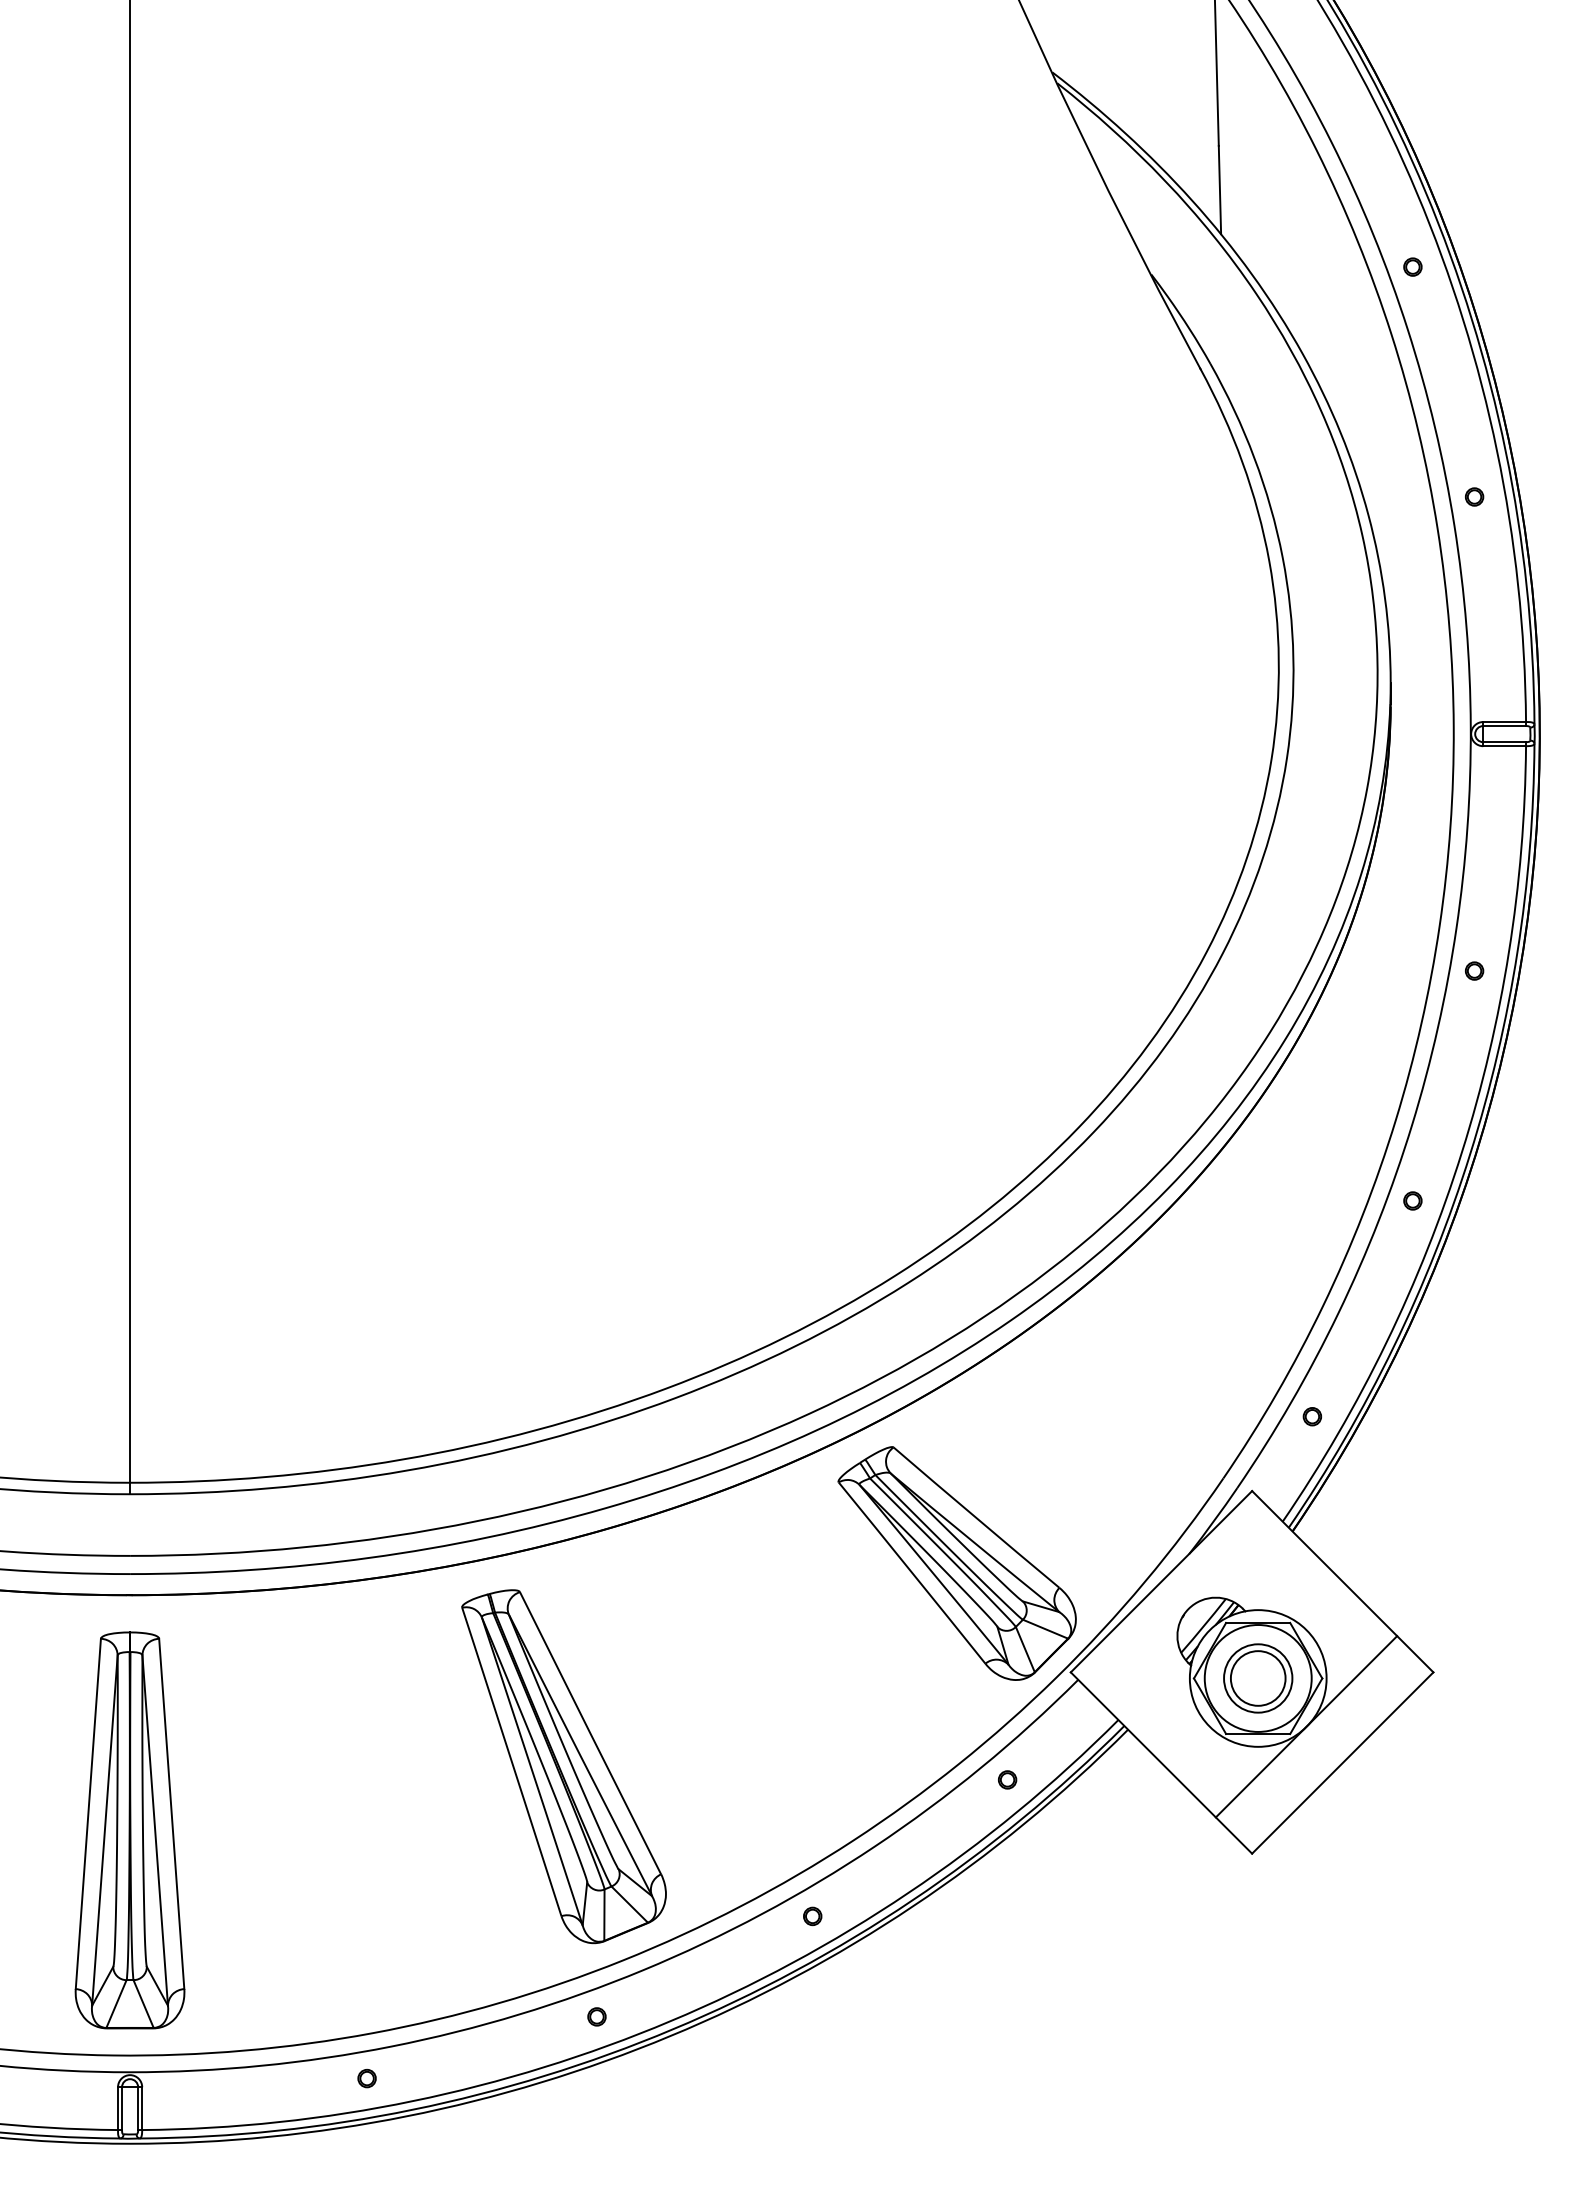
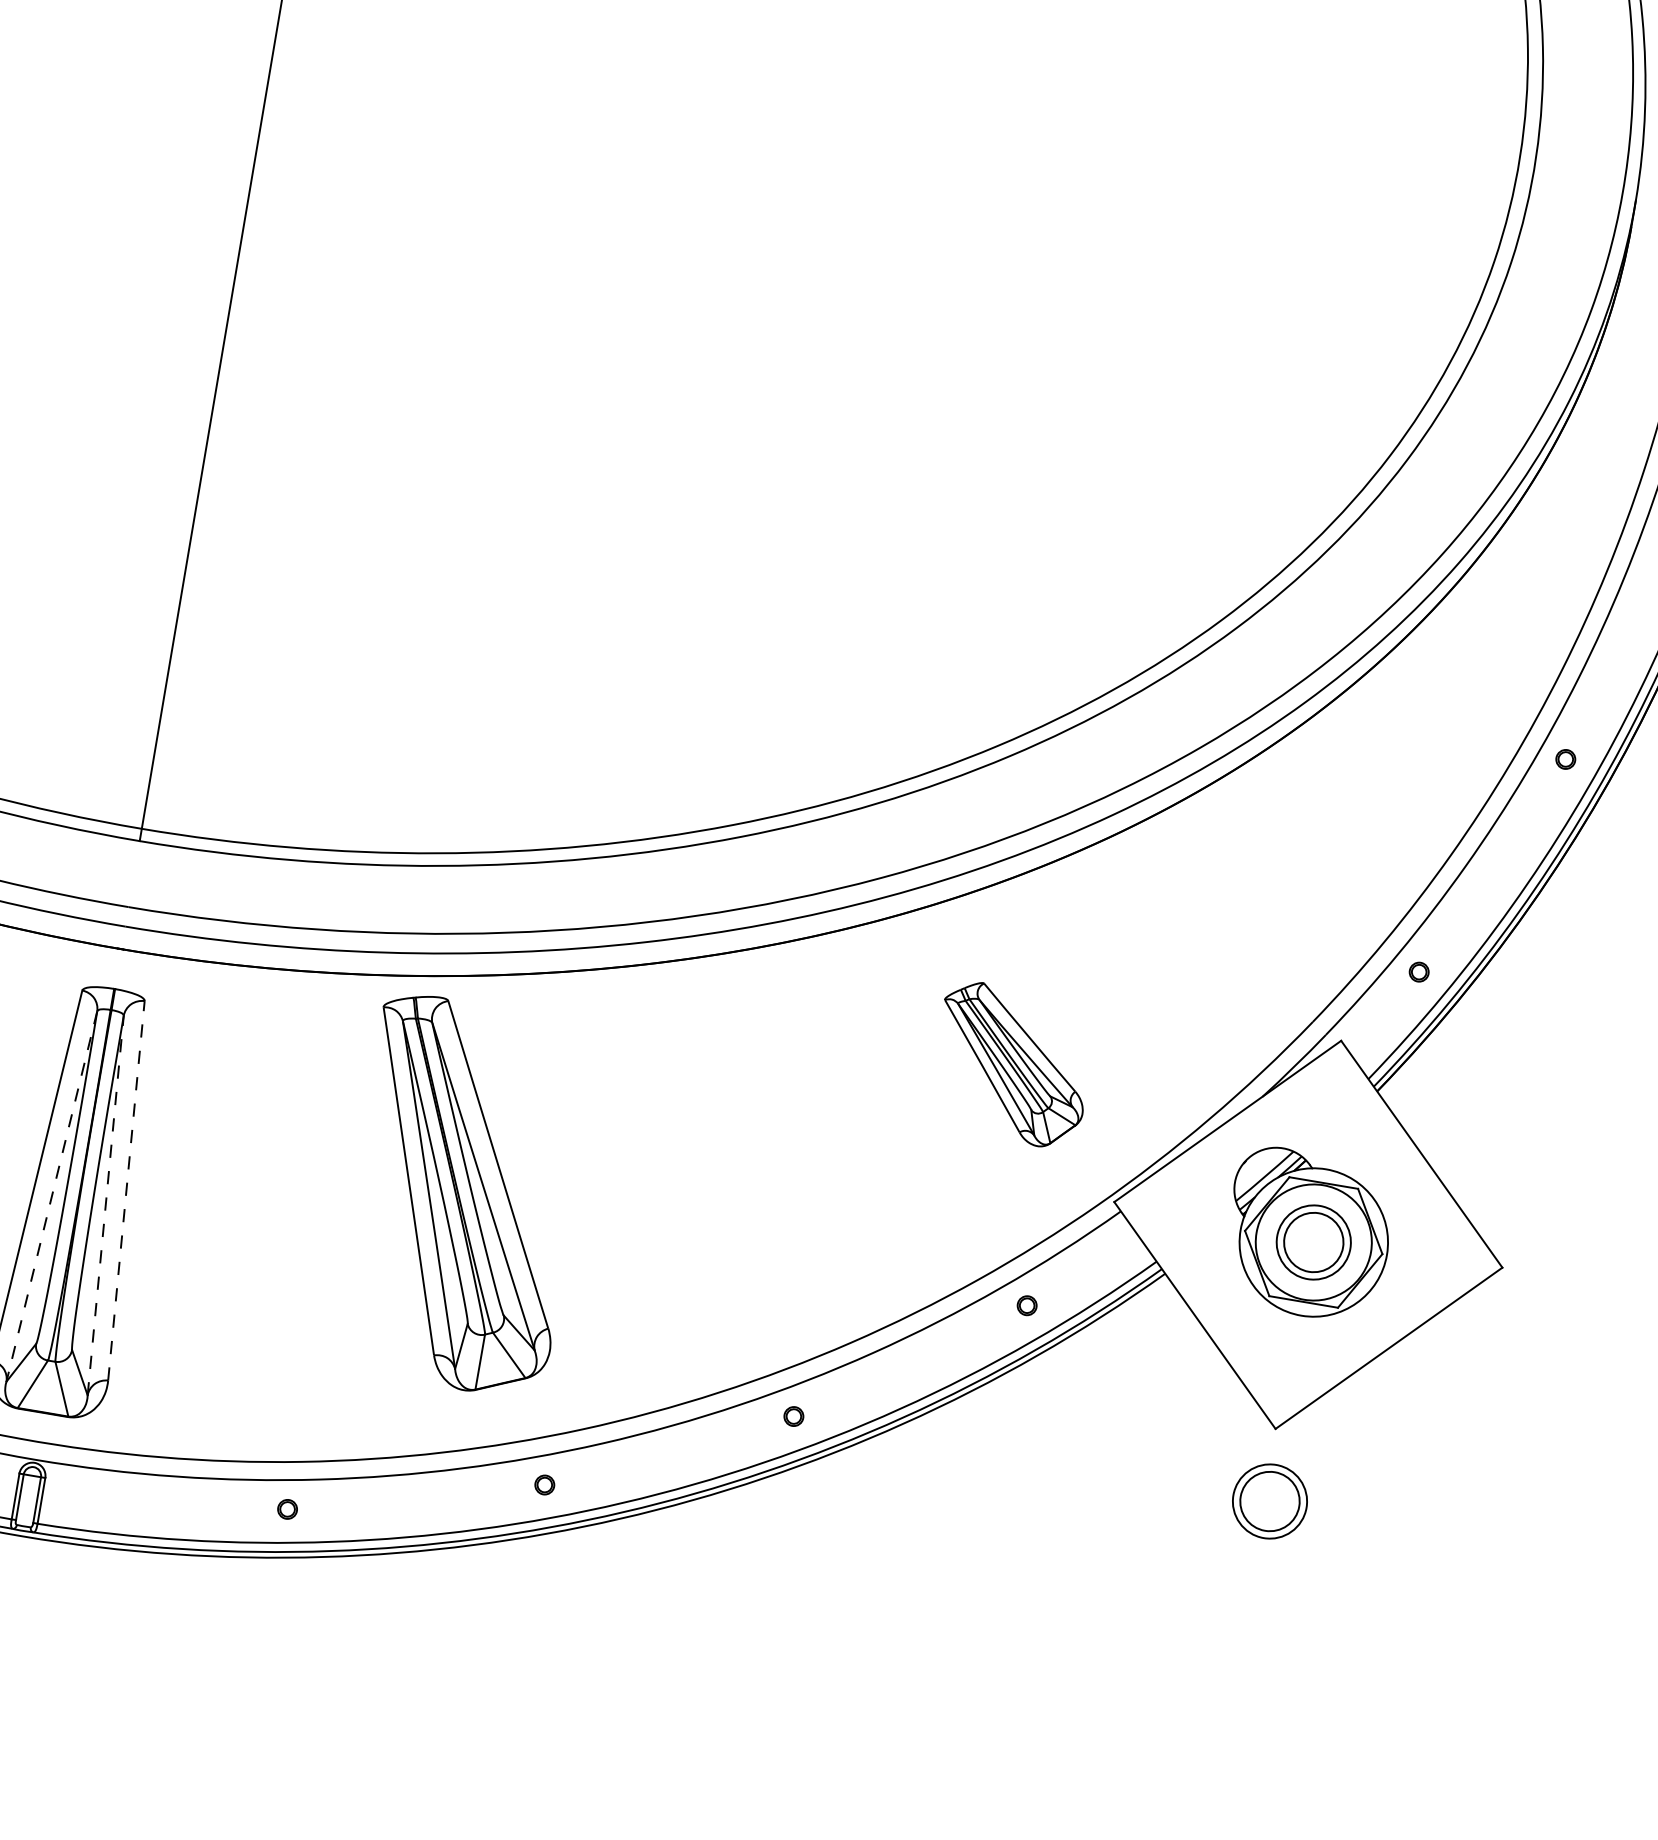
part: (956, 1563) -> (1011, 1064), size x0.6
line: (1306, 1726) -> (1356, 1302), removed
part: (563, 1766) -> (463, 1195), moved
line: (171, 1813) -> (126, 1190), solid -> dashed
line: (104, 1830) -> (51, 1196), solid -> dashed
line: (155, 1830) -> (106, 1205), solid -> dashed
part: (1258, 1920) -> (1270, 1501), added

